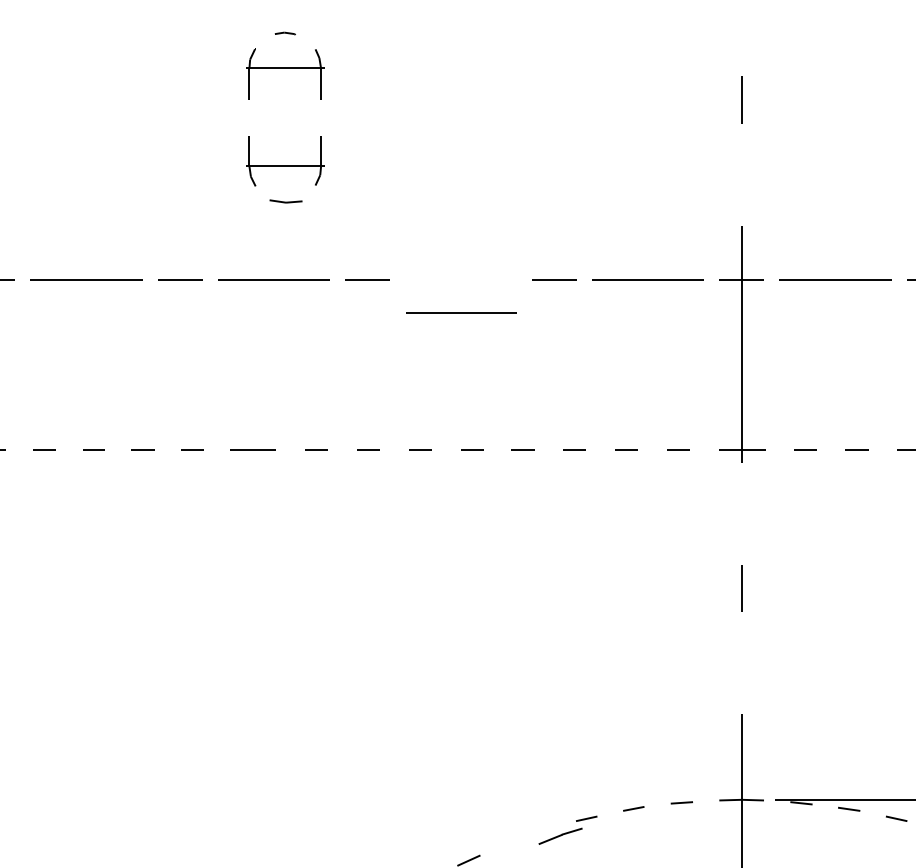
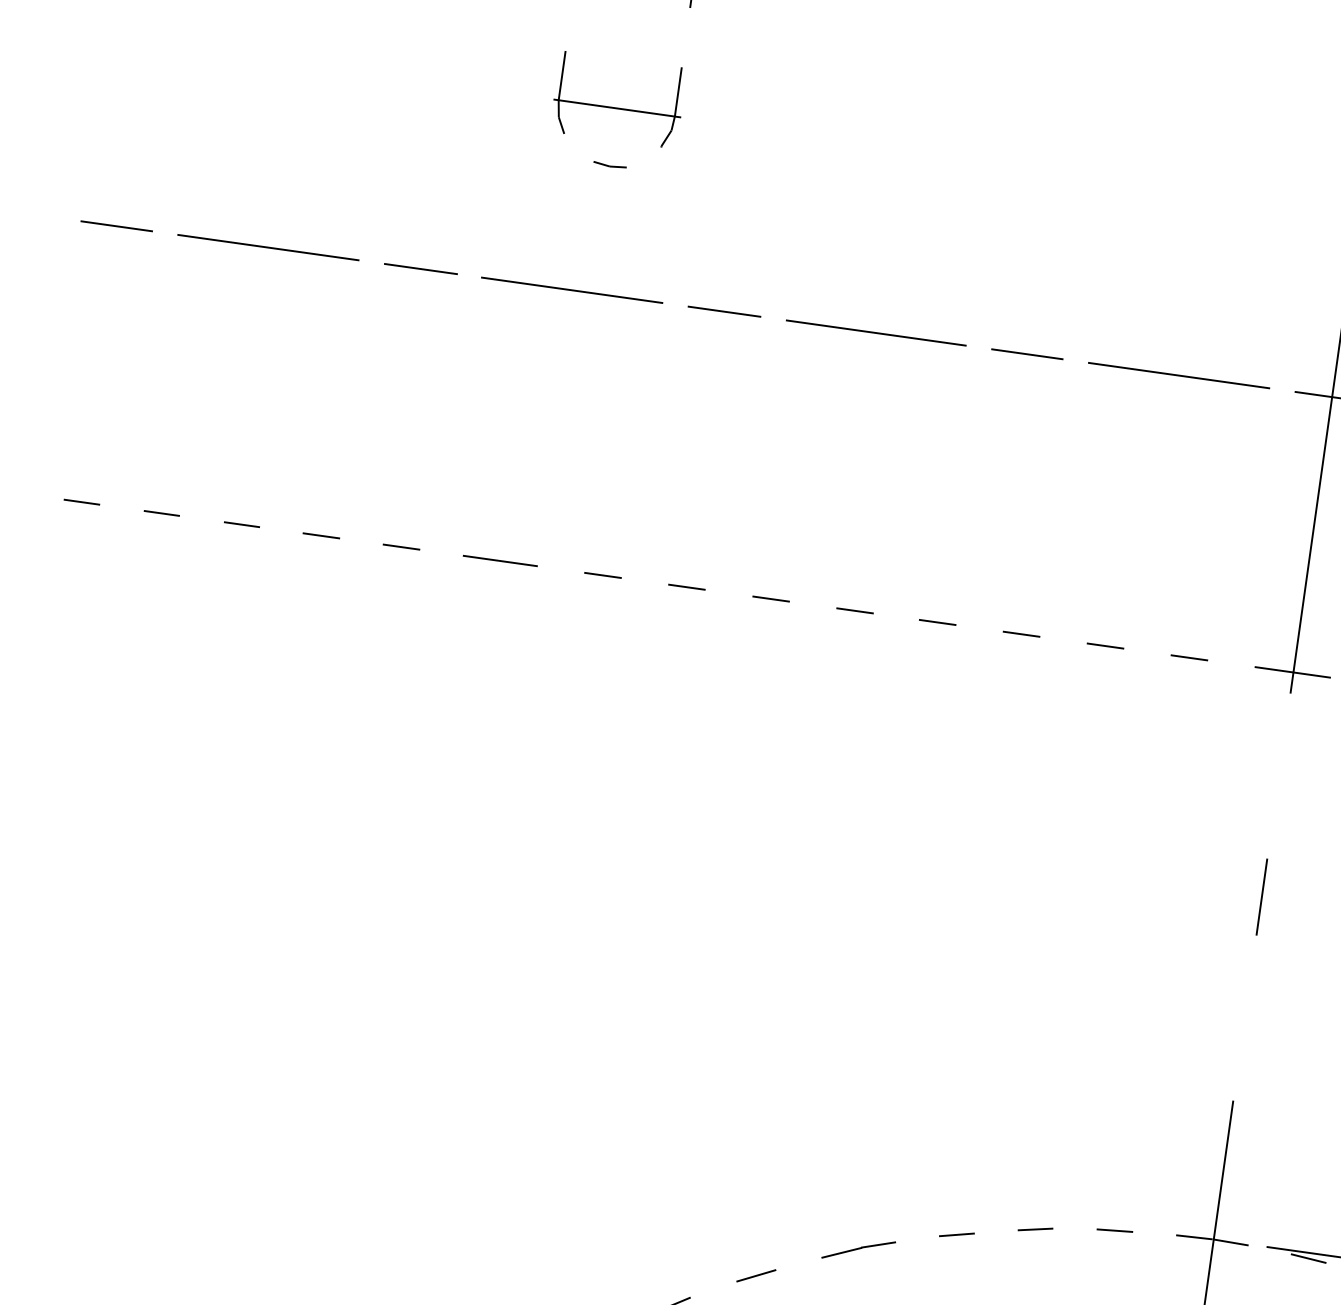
part: (285, 201) -> (609, 165), size x0.62
line: (461, 312) -> (876, 331), moved
line: (560, 835) -> (858, 1248), moved

